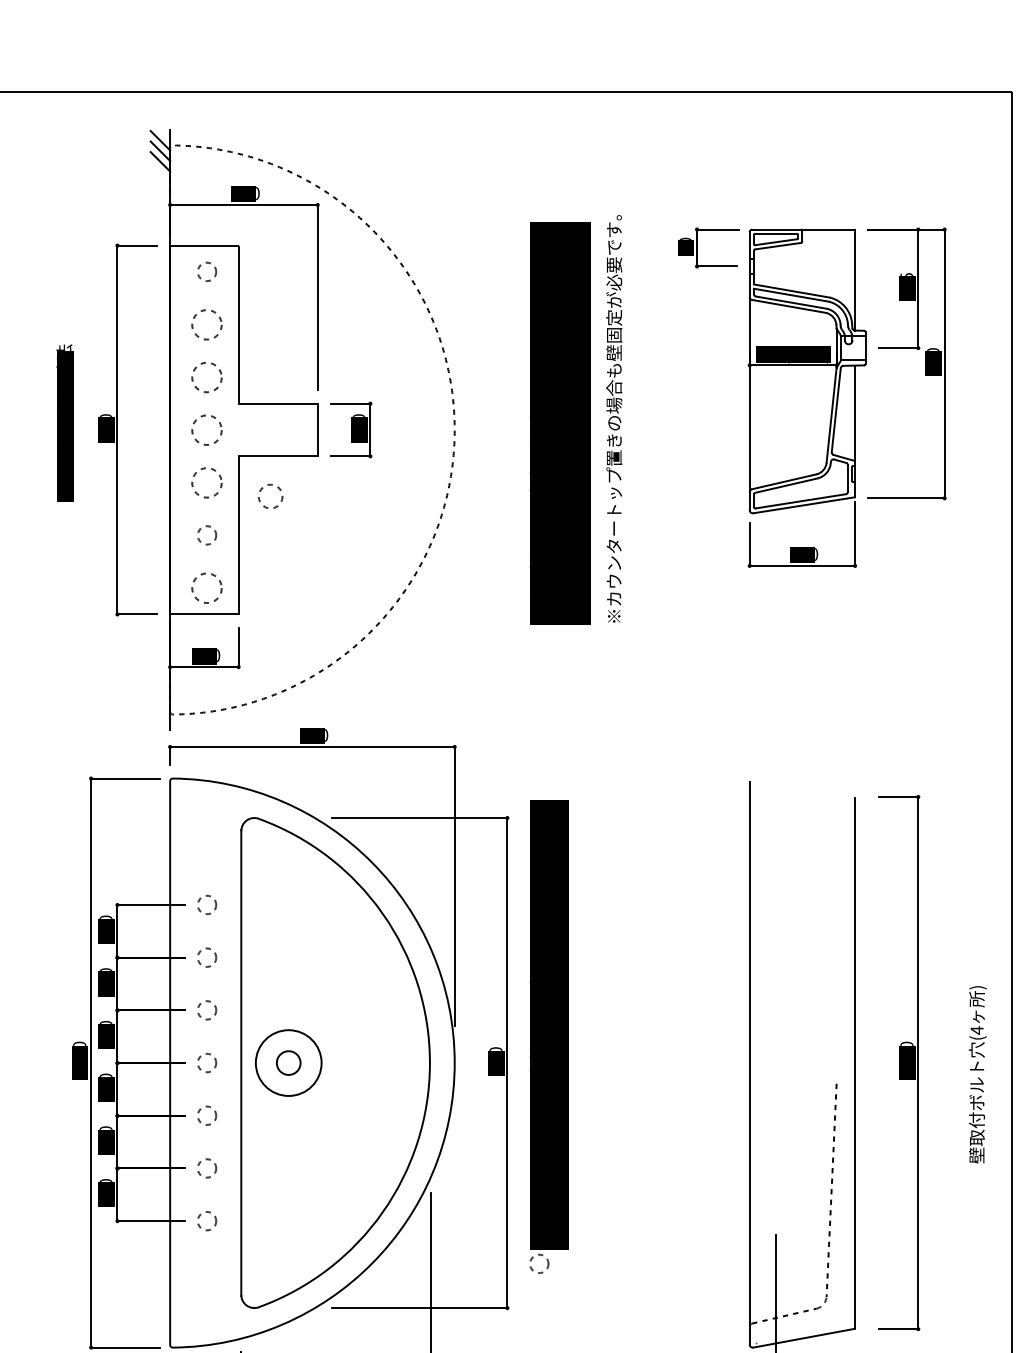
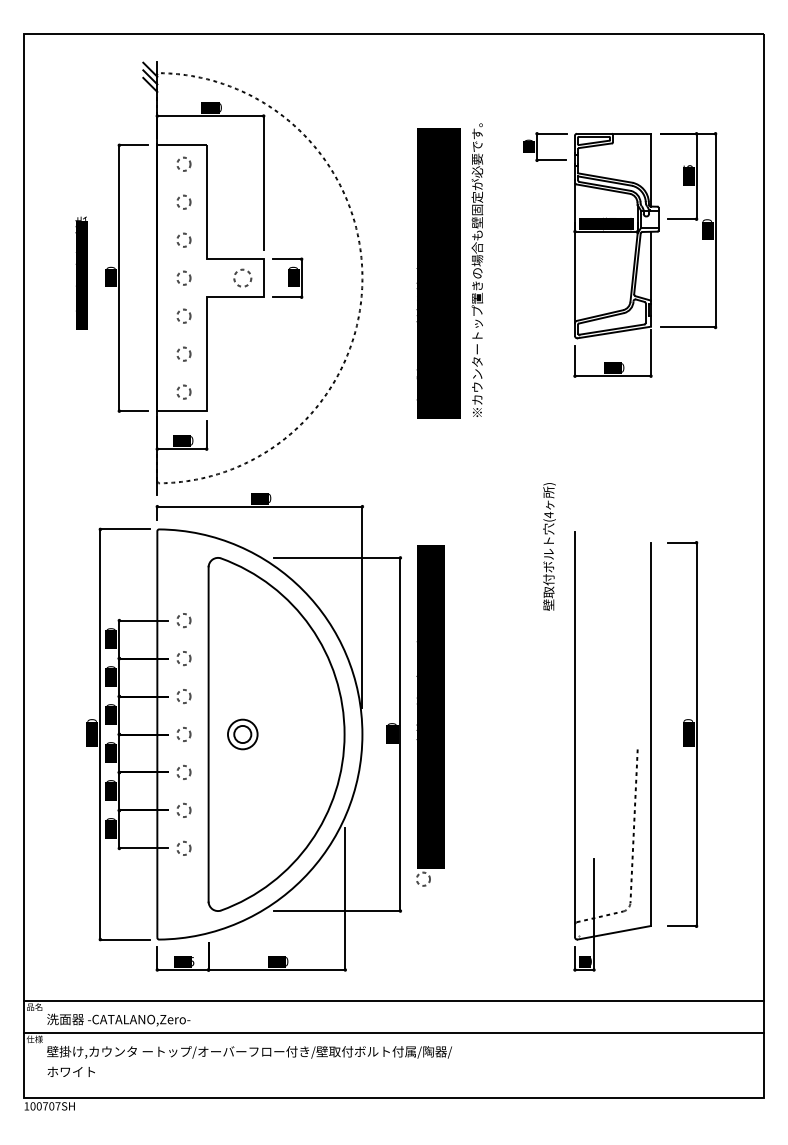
circle: (206, 323) -> (183, 201), size x0.62
circle: (206, 376) -> (183, 239), size x0.62
circle: (206, 428) -> (183, 277), size x0.62
circle: (206, 481) -> (183, 315), size x0.62
circle: (270, 495) -> (242, 277), moved
circle: (206, 587) -> (183, 391), size x0.62
circle: (288, 1063) -> (242, 734), size x0.62
text: (977, 1074) -> (549, 546), moved

